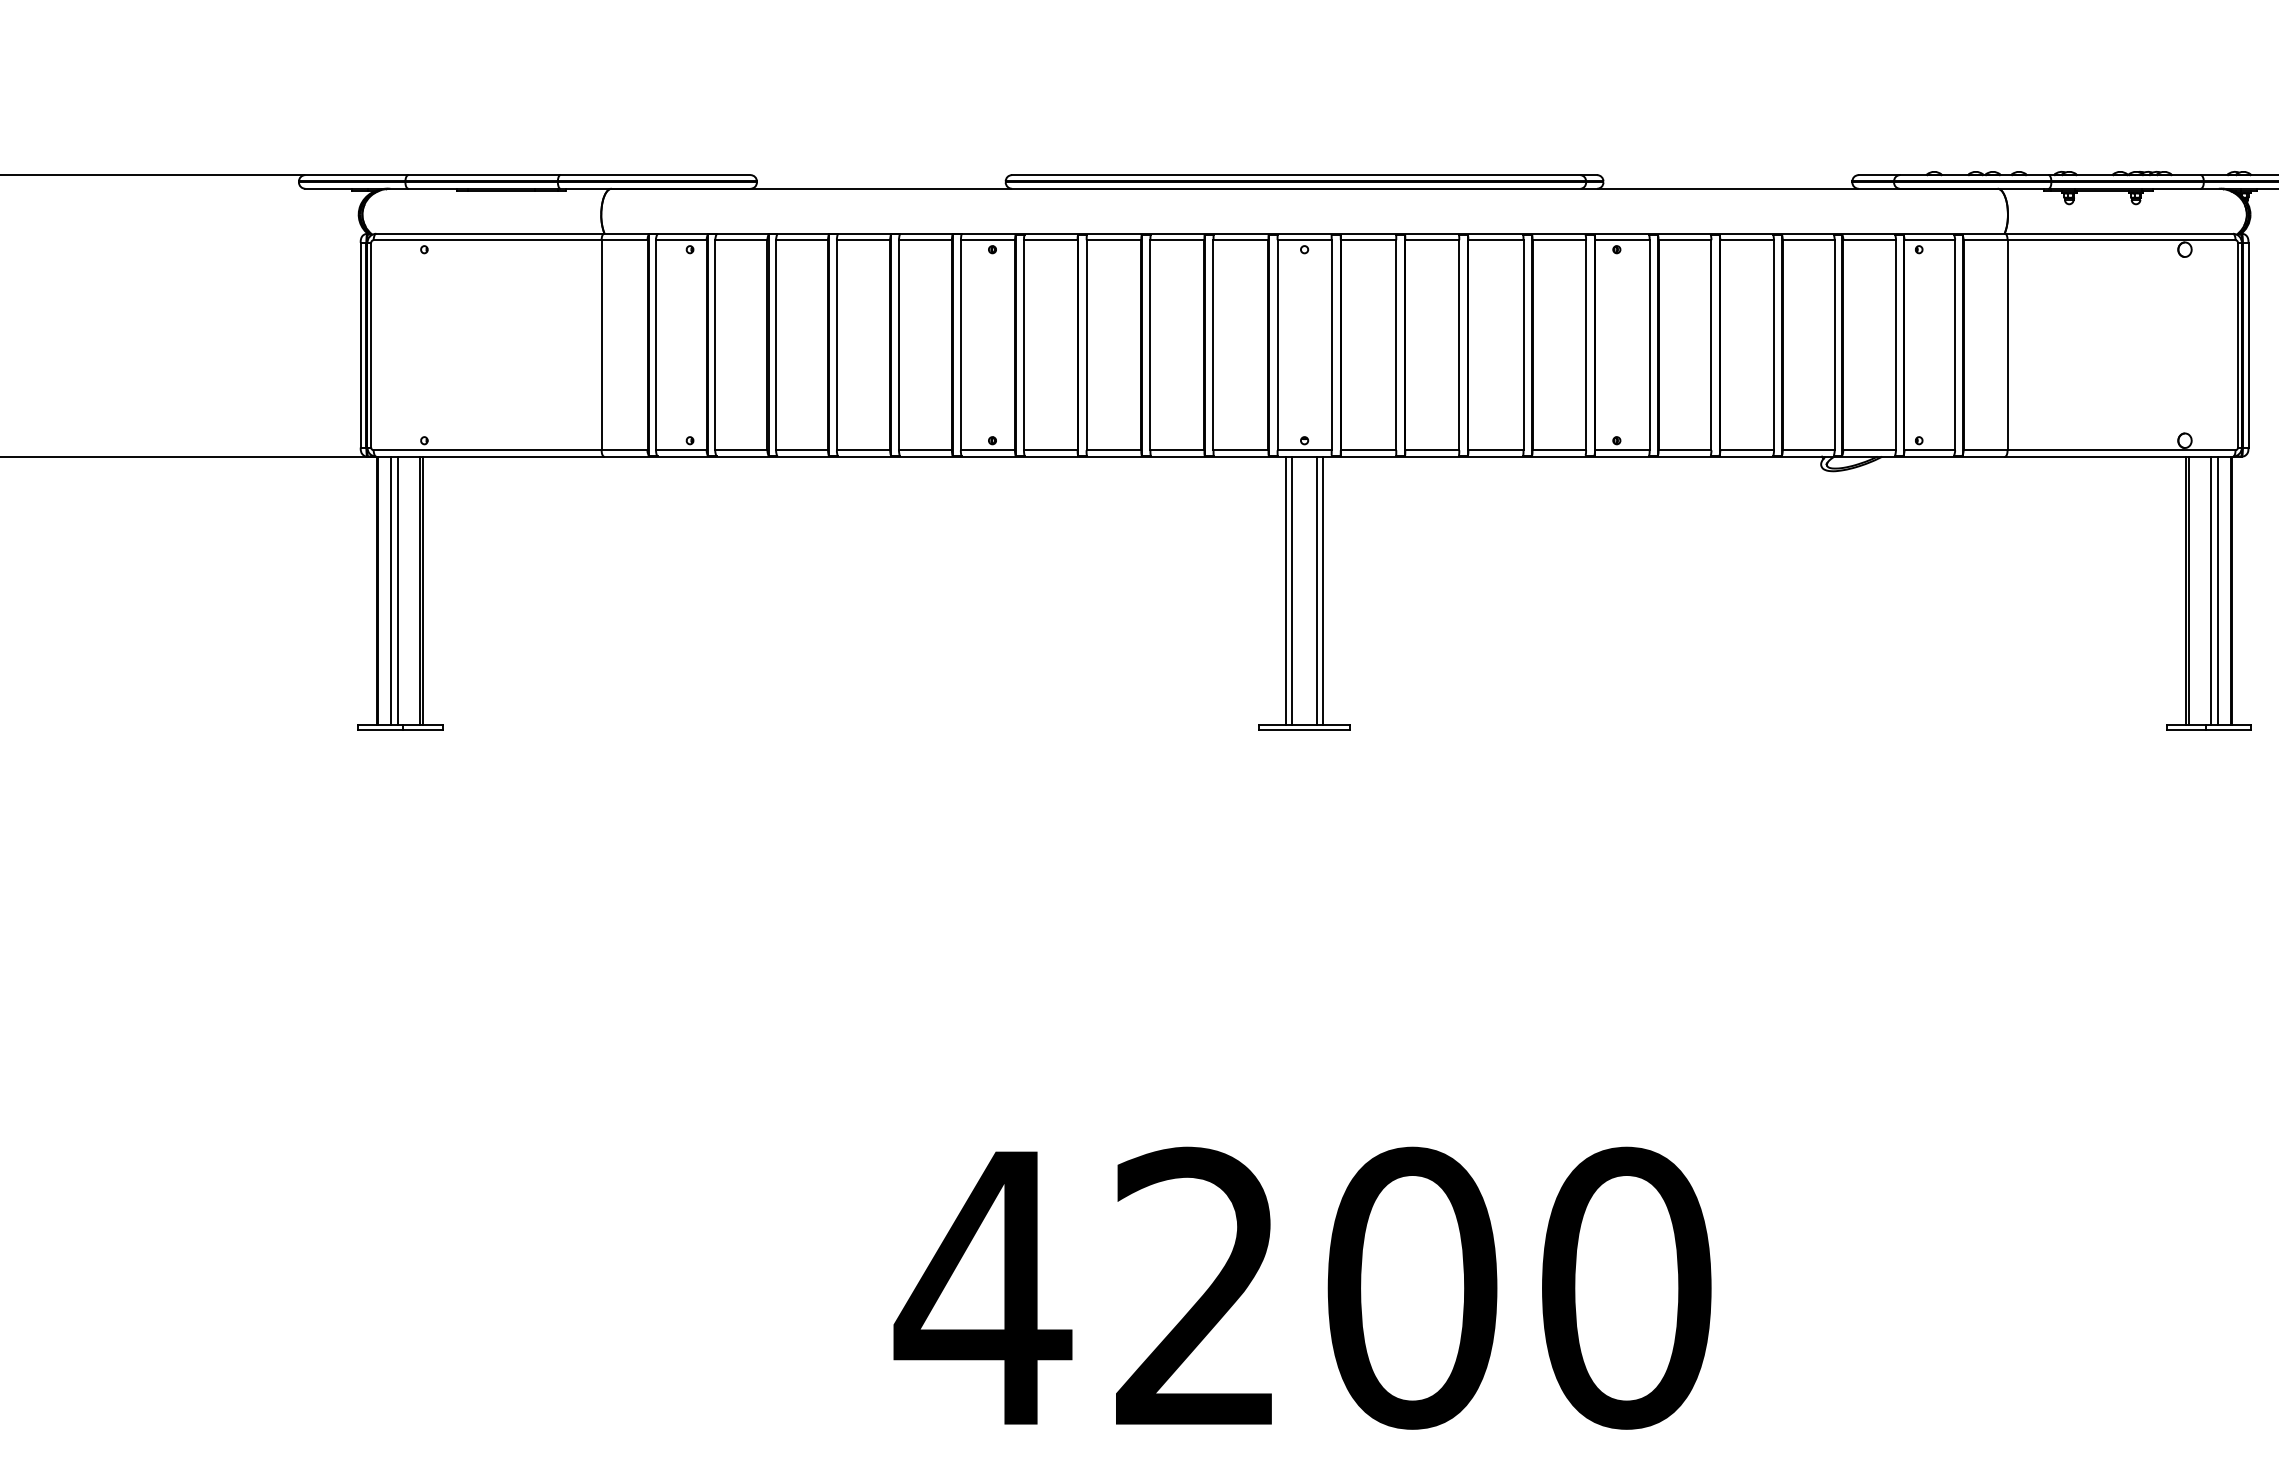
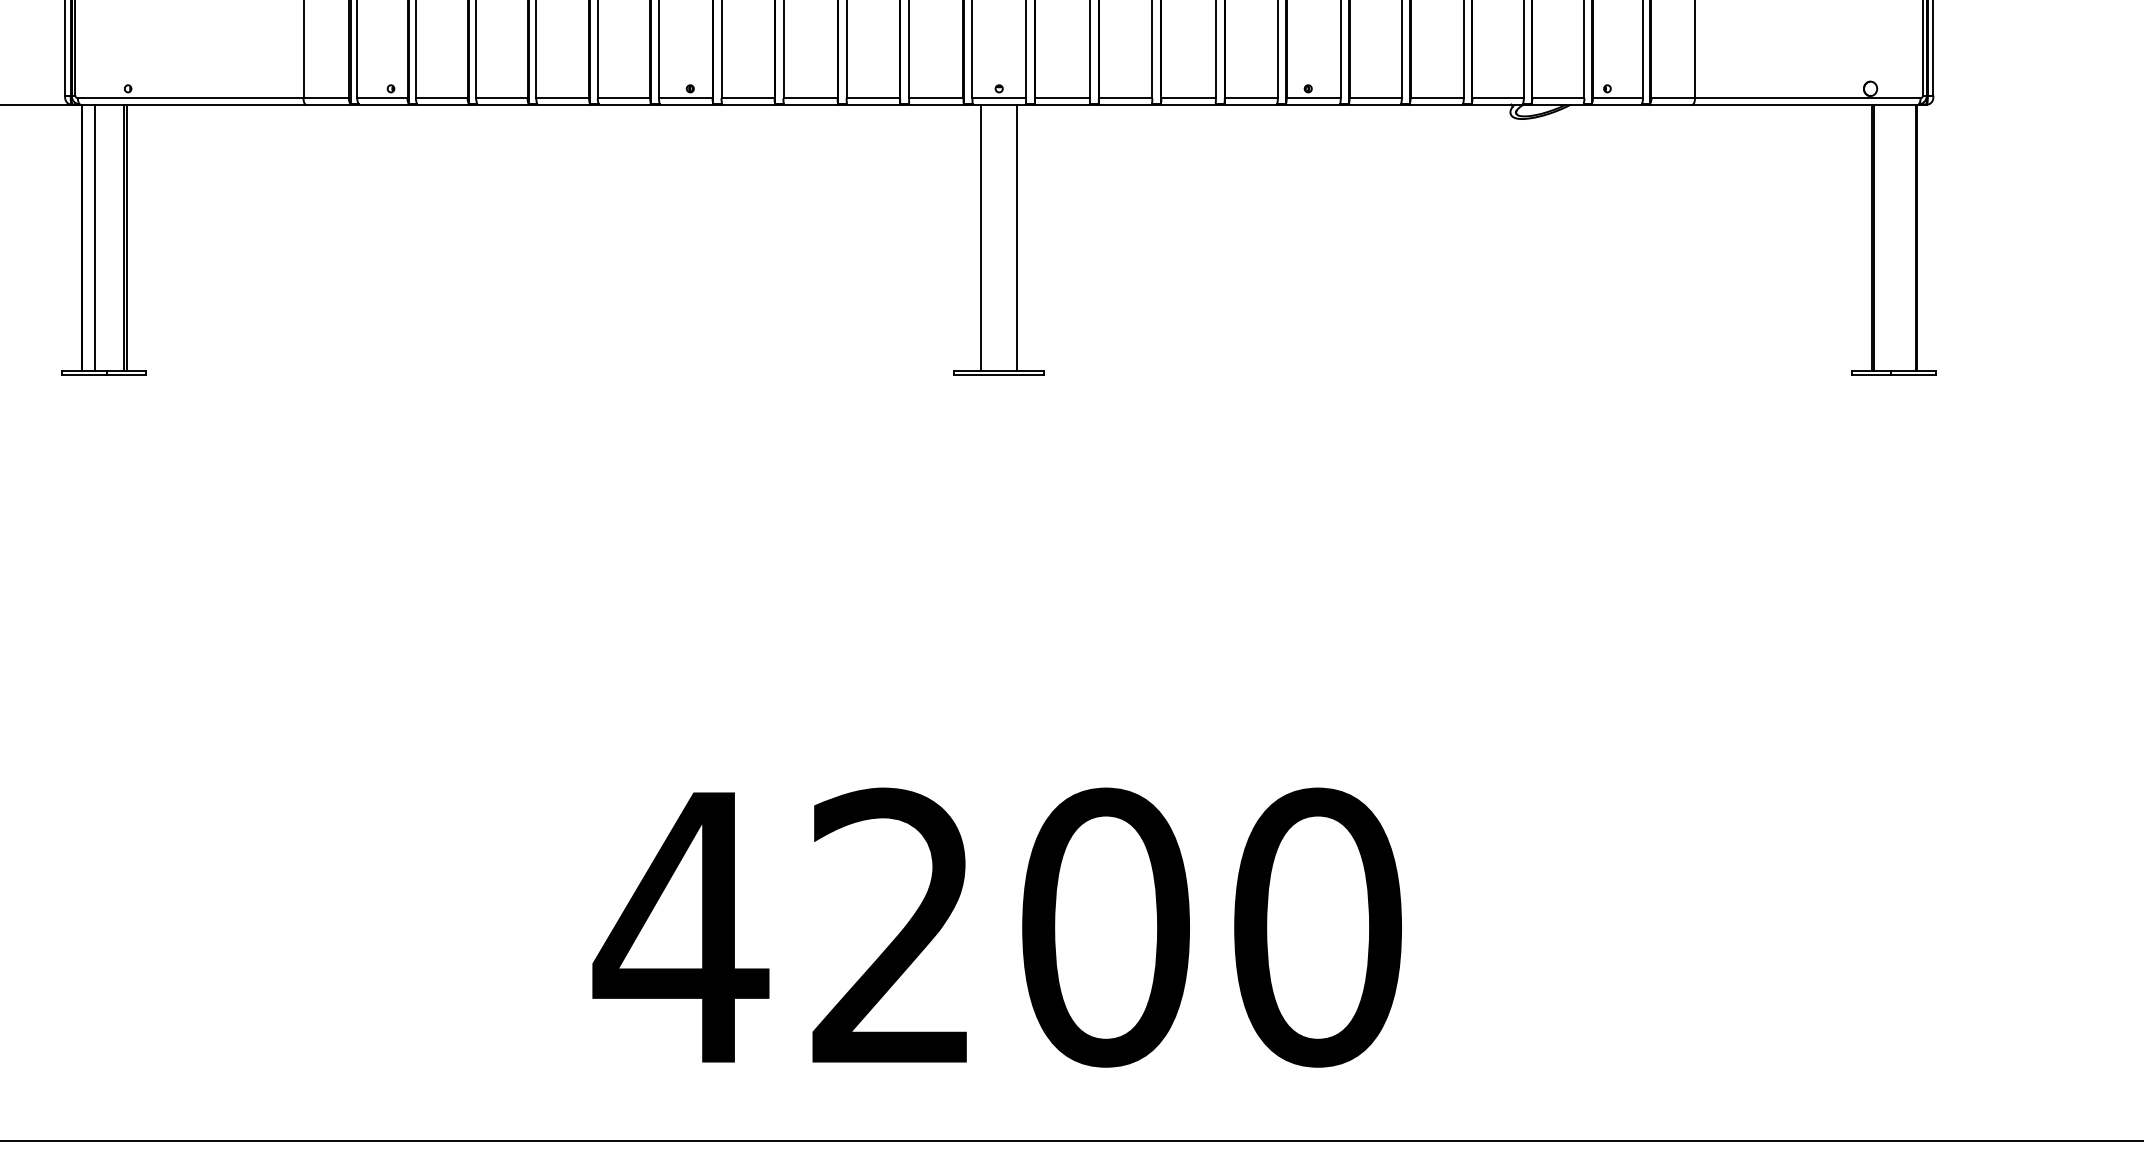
line: (398, 590) -> (102, 237), removed
line: (1291, 590) -> (986, 237), removed
line: (1317, 590) -> (1011, 237), removed
line: (2210, 590) -> (1895, 237), removed
line: (2218, 590) -> (1903, 237), removed

